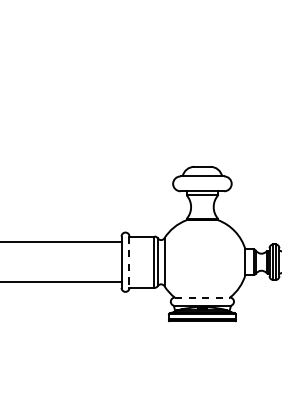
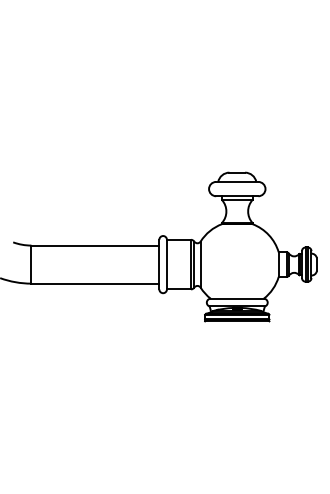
line: (128, 262) -> (166, 264), dashed -> solid
line: (202, 297) -> (237, 298), dashed -> solid

